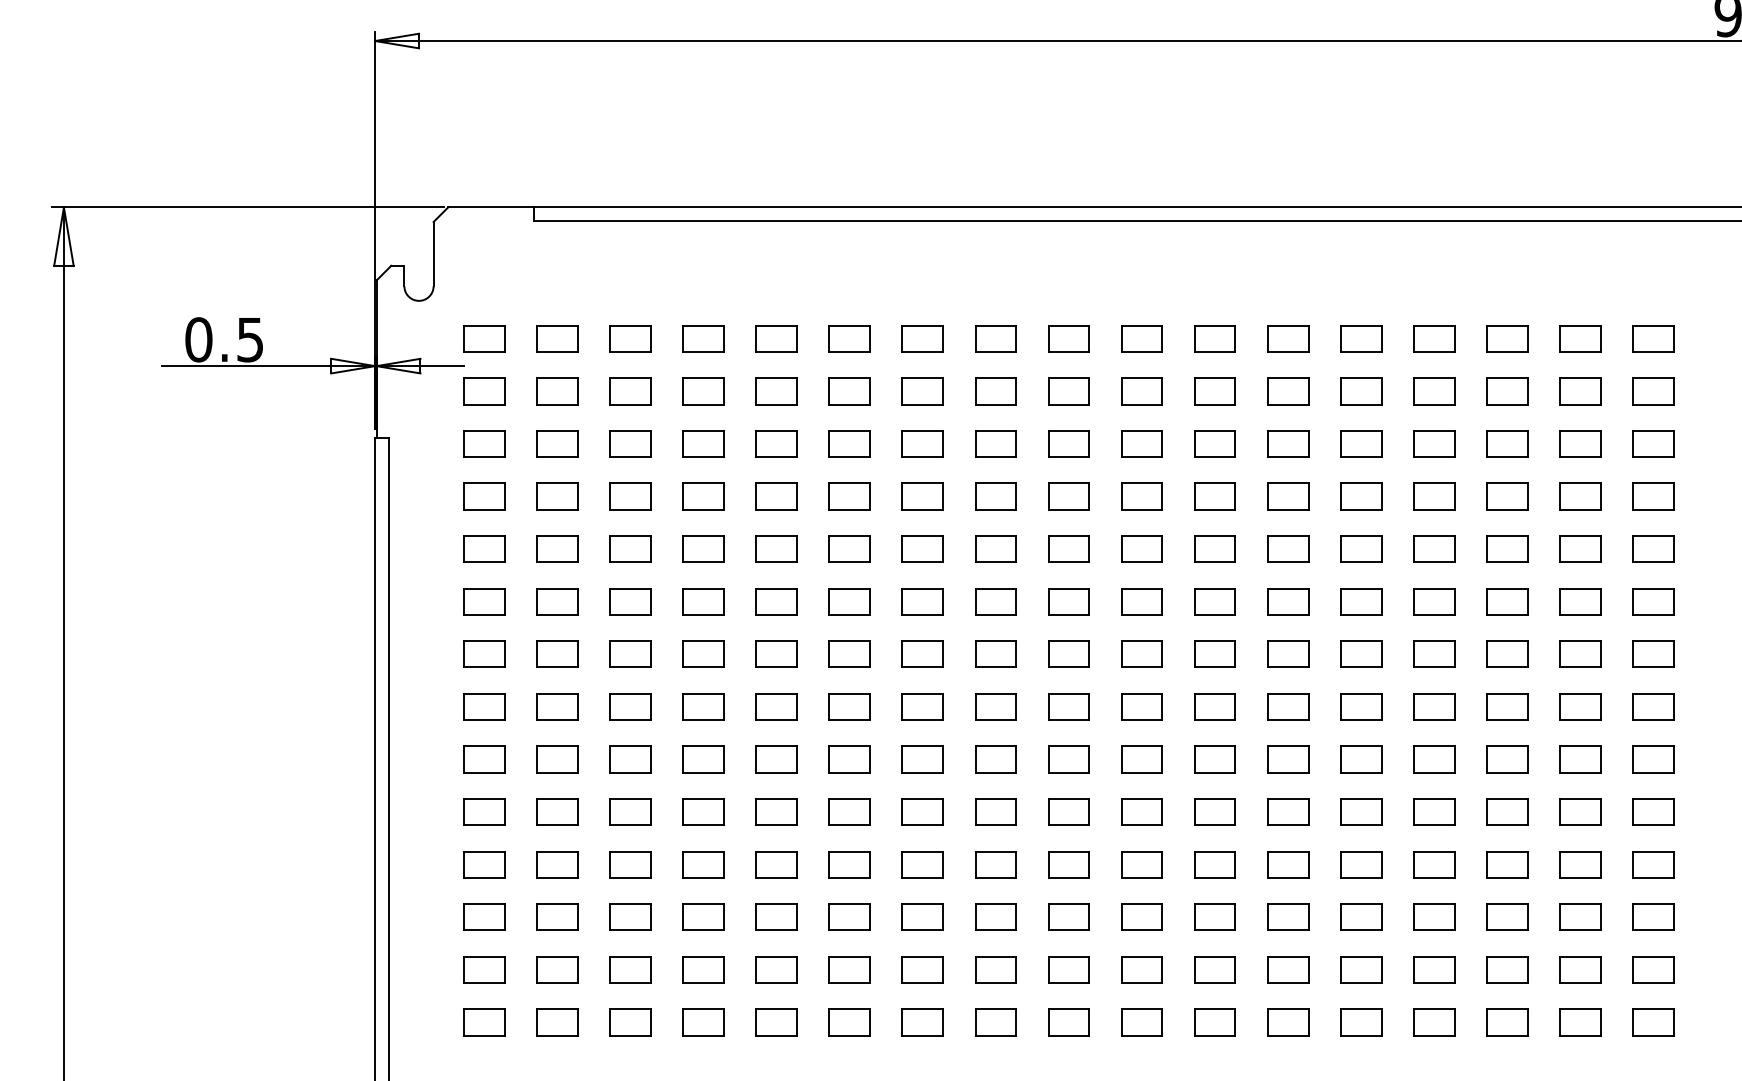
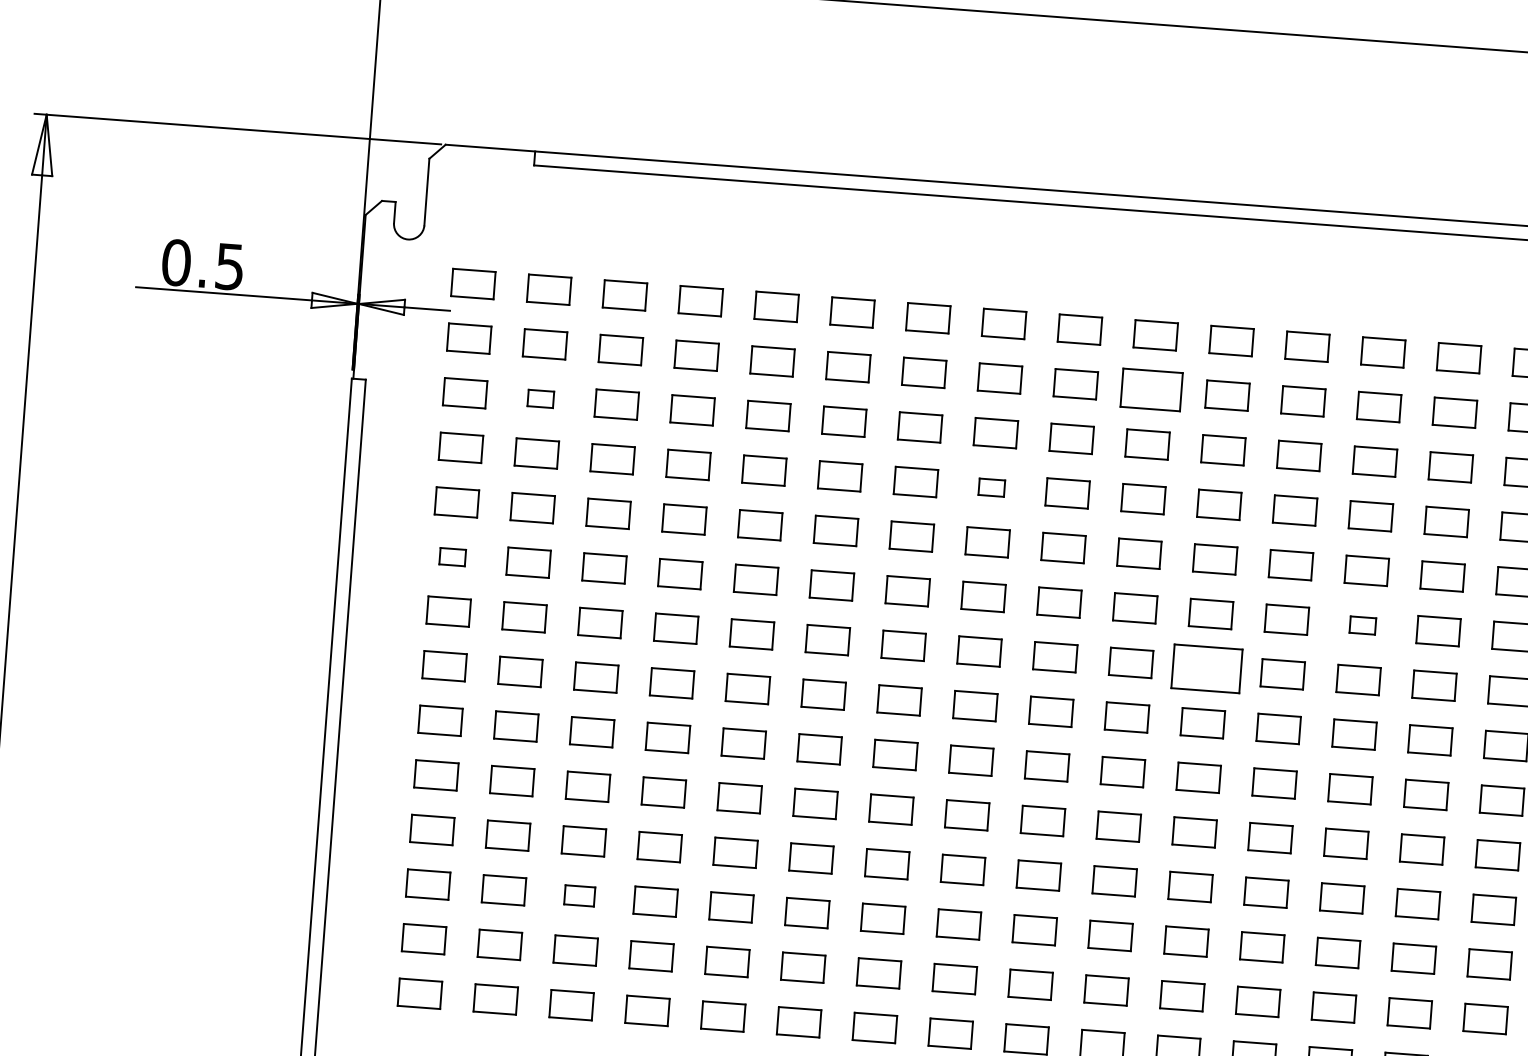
part: (1141, 391) -> (1151, 390), size x1.4
part: (557, 443) -> (540, 398), size x0.6
part: (995, 496) -> (991, 487), size x0.6
part: (484, 601) -> (452, 556), size x0.6
part: (1361, 601) -> (1363, 625), size x0.6
part: (1214, 653) -> (1206, 667), size x1.6
part: (630, 916) -> (579, 895), size x0.7

